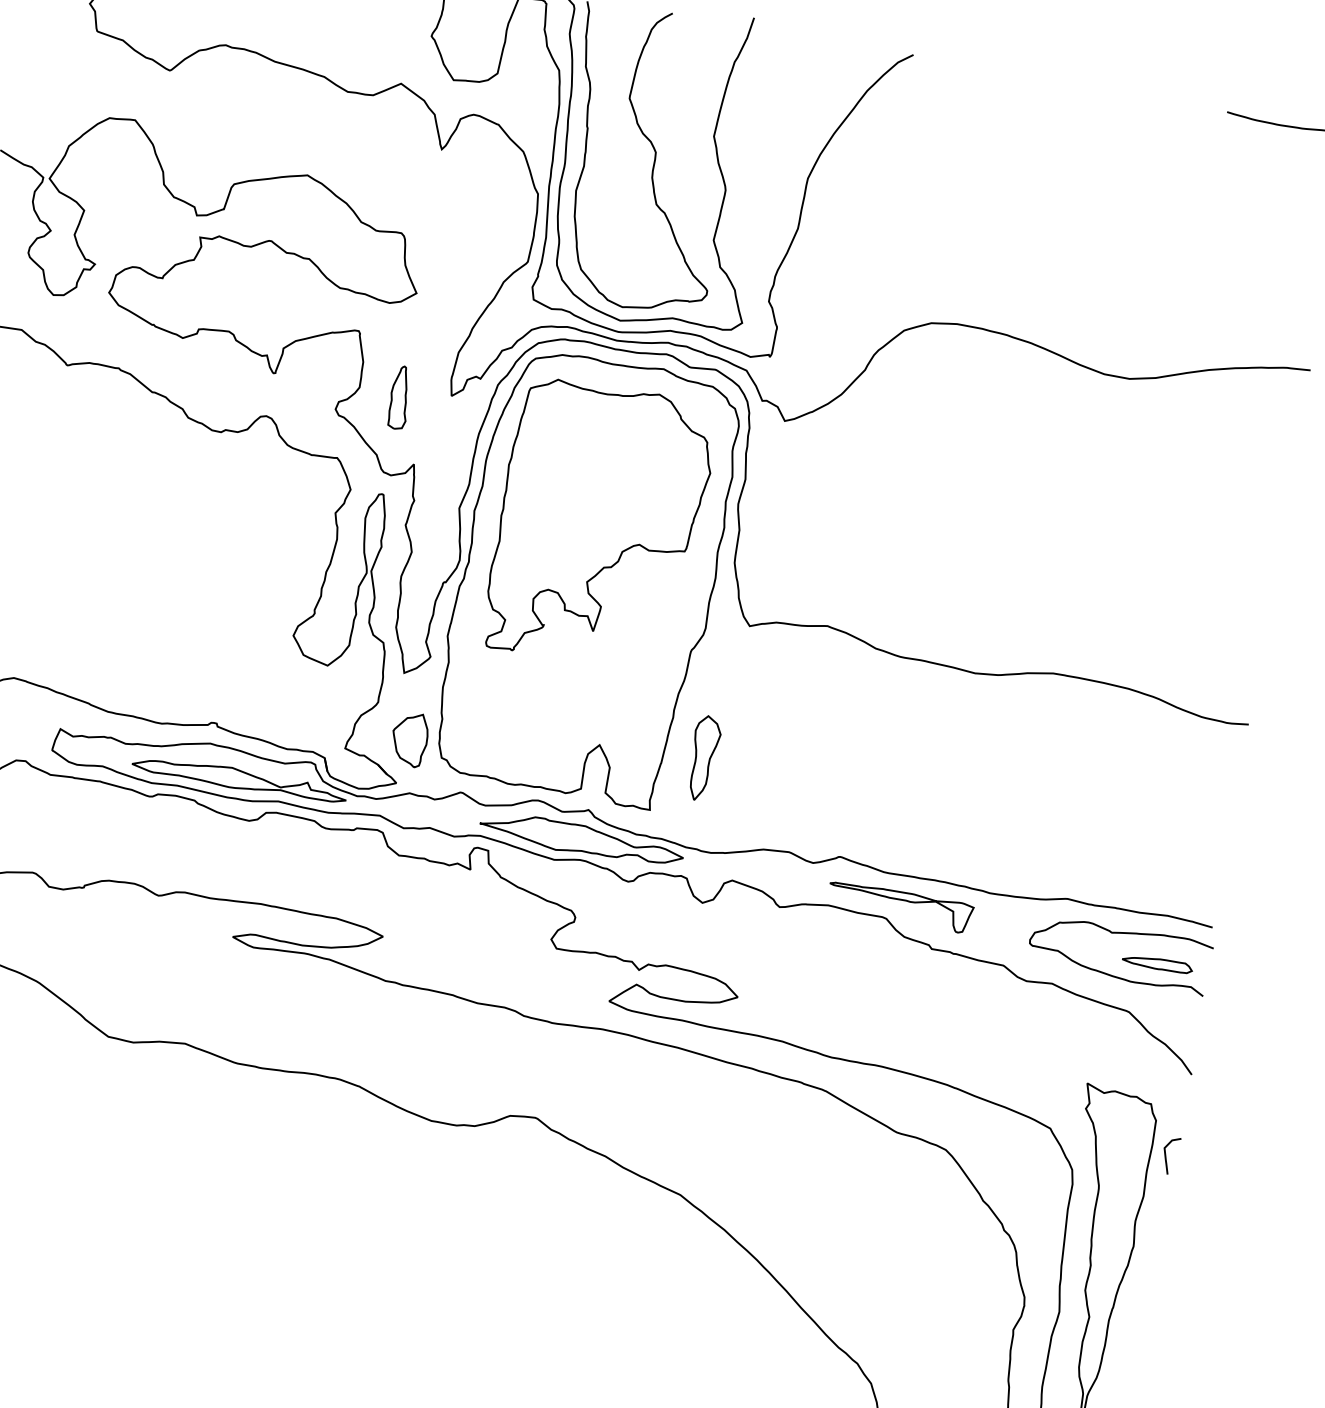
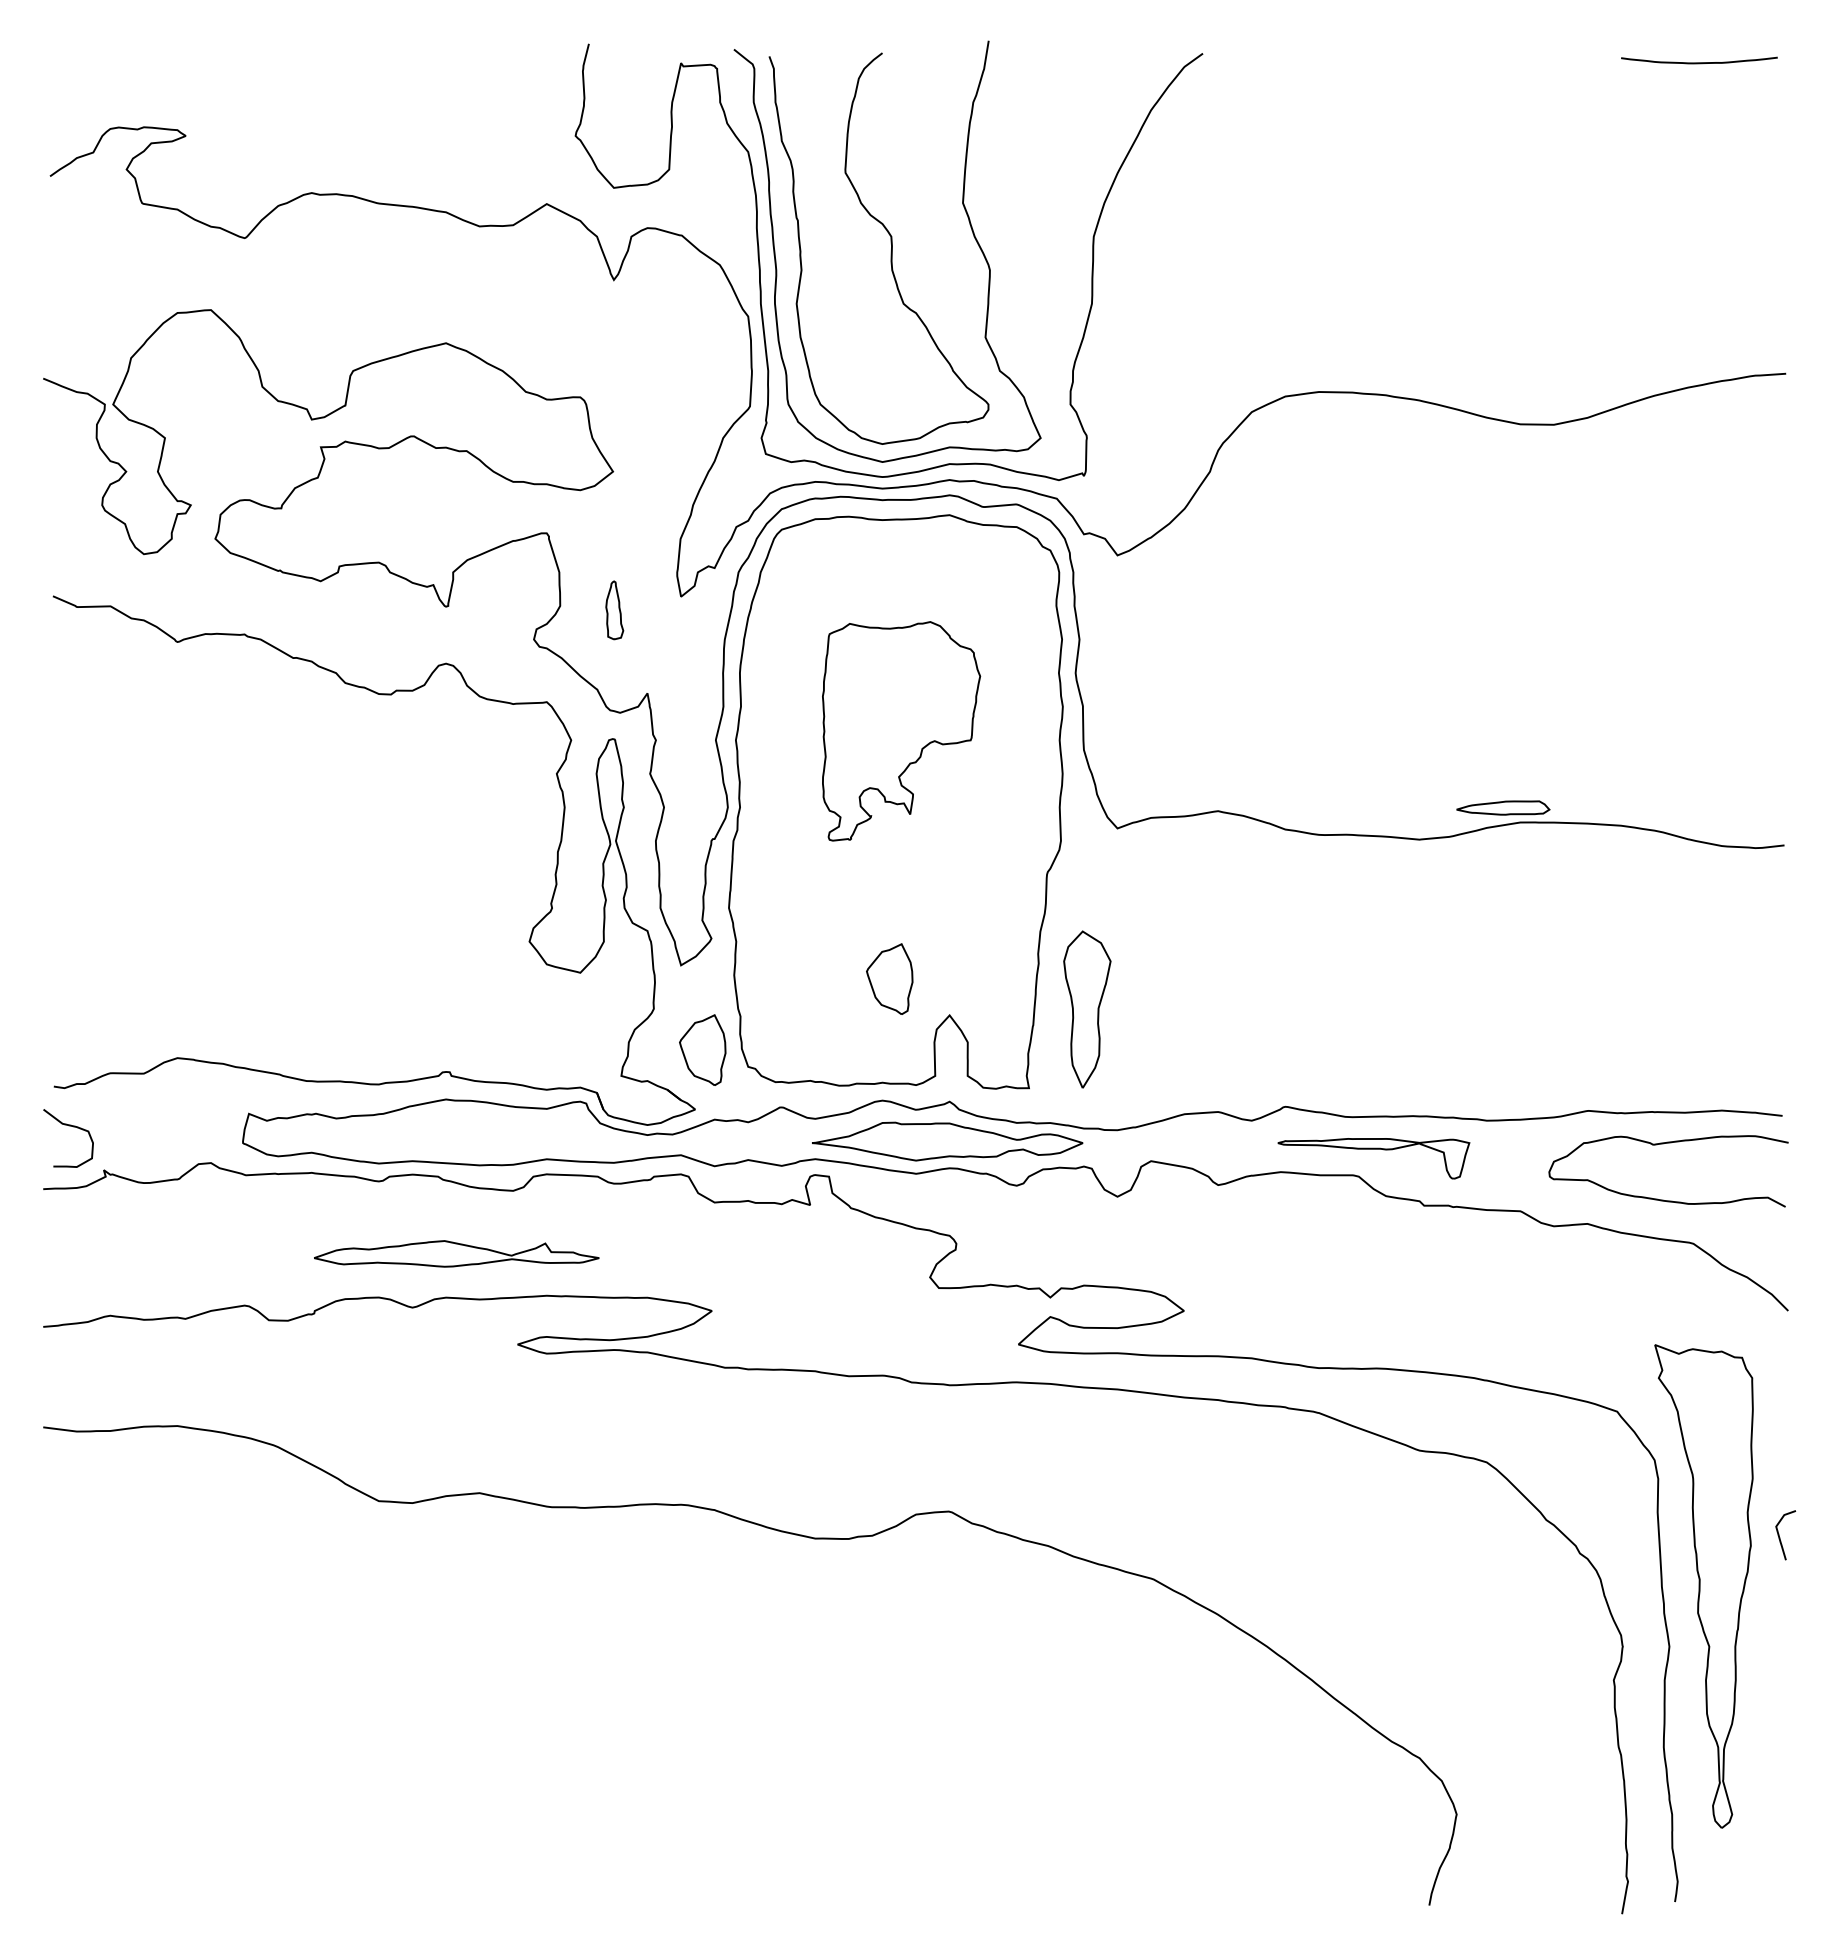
part: (399, 397) -> (614, 610), size x0.7
part: (599, 525) -> (901, 731), size x0.6
part: (559, 709) -> (889, 978), added
part: (703, 758) -> (1086, 1009), size x1.4
part: (239, 778) -> (456, 1253), moved
part: (1157, 963) -> (1503, 807), moved
curve: (1166, 1156) -> (1780, 1537), moved

